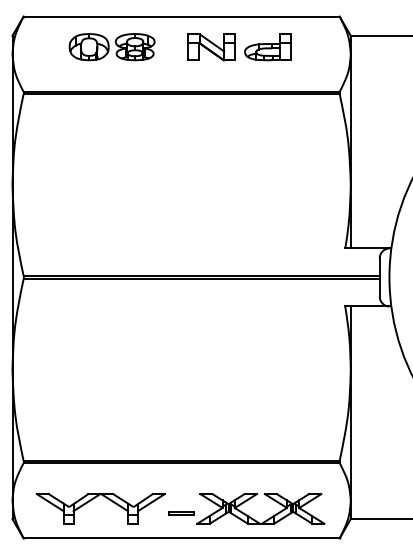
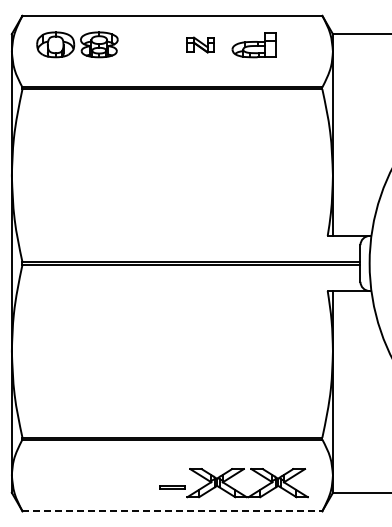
part: (112, 46) -> (77, 44), moved
part: (211, 46) -> (200, 44), size x0.6
part: (95, 498) -> (90, 473), removed
line: (181, 538) -> (172, 511), solid -> dashed

